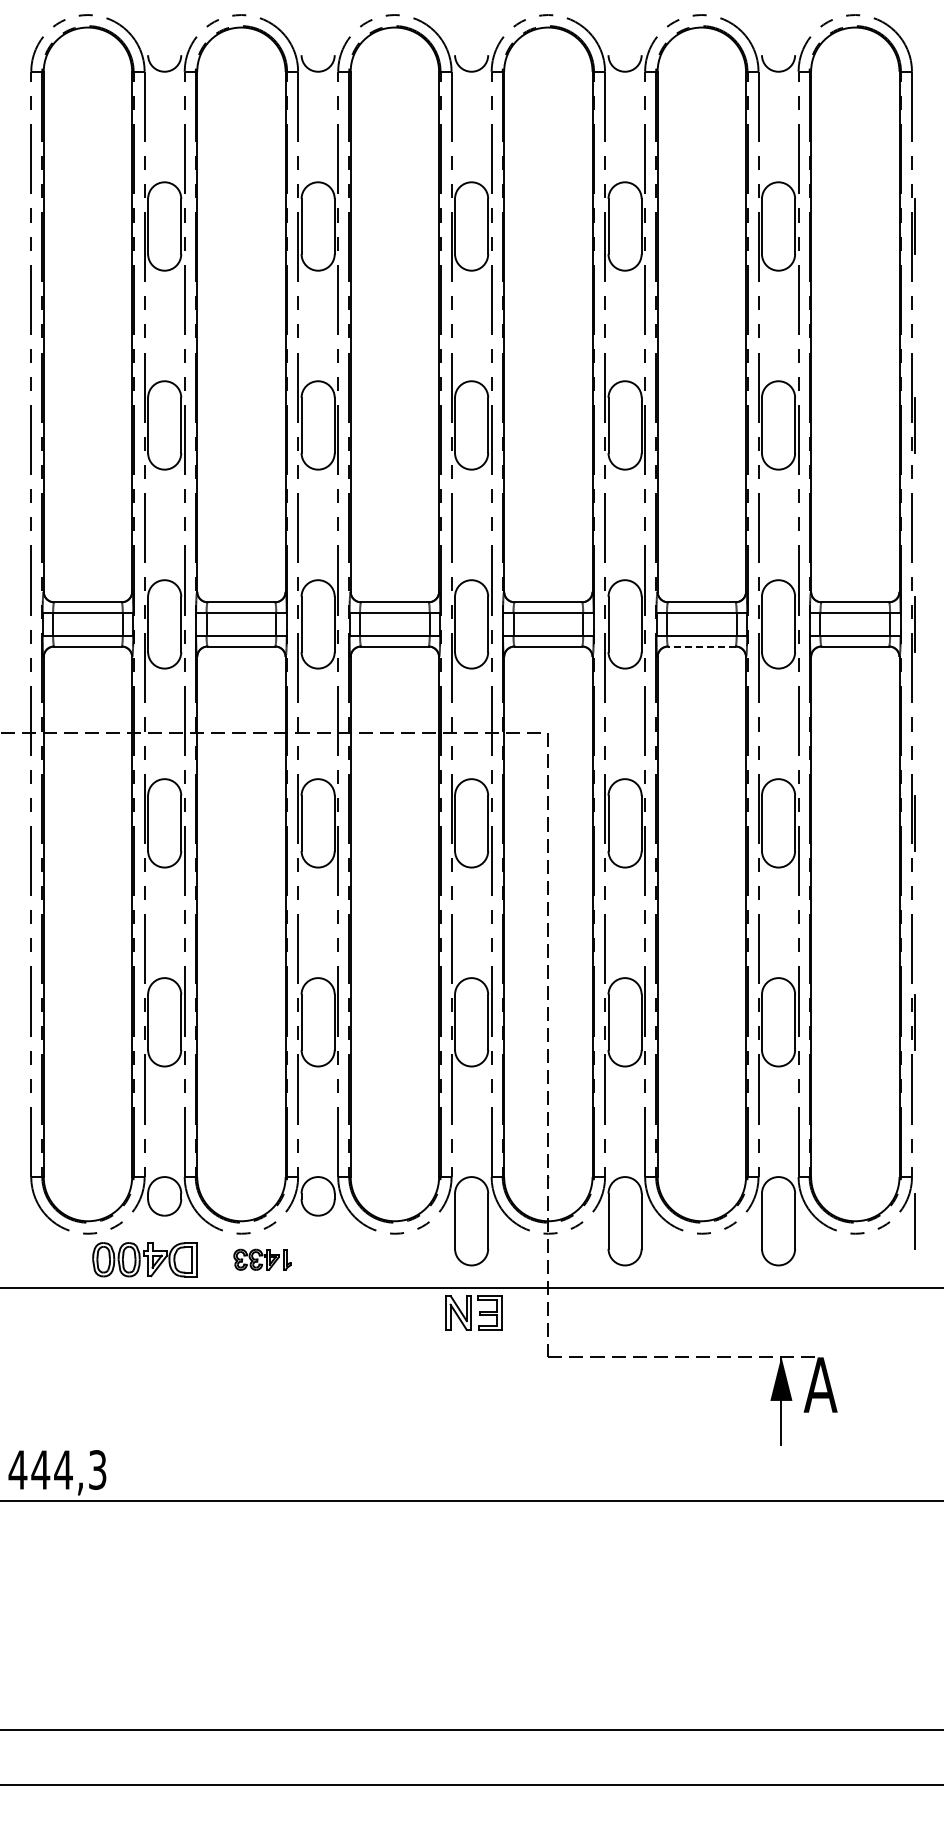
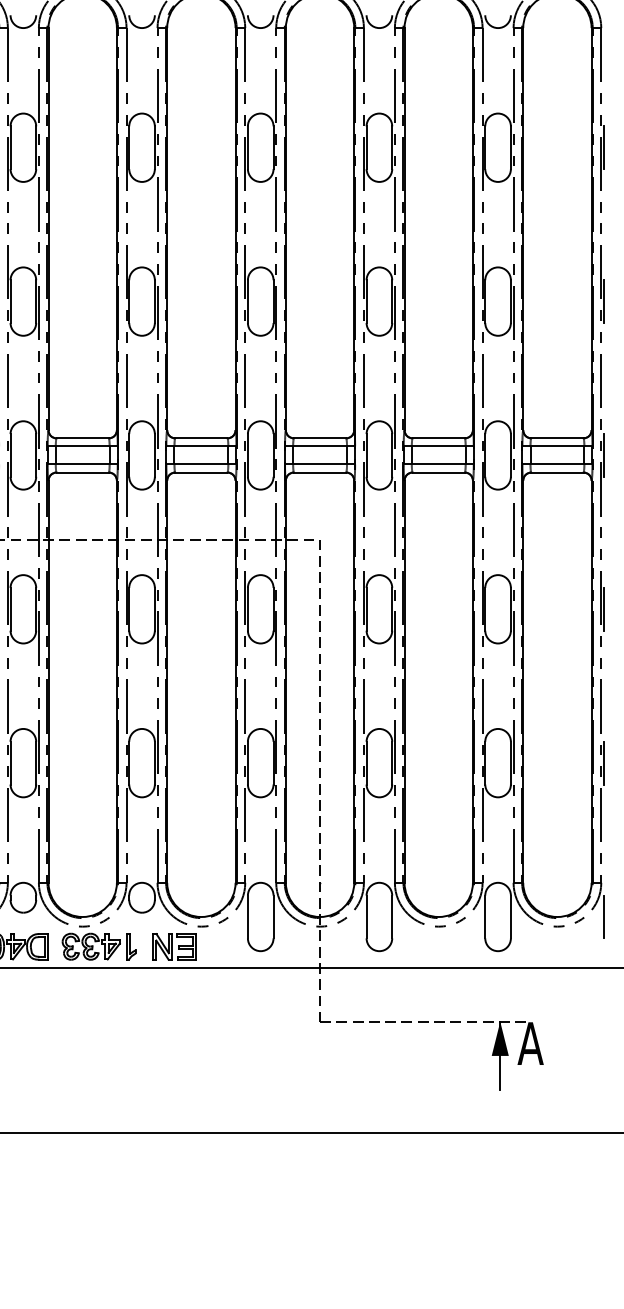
line: (701, 646) -> (438, 472), dashed -> solid
part: (262, 1259) -> (99, 946), size x1.67
part: (473, 1312) -> (174, 946), moved

